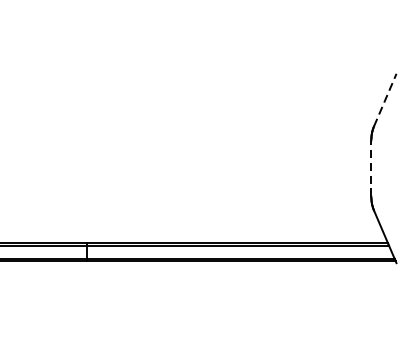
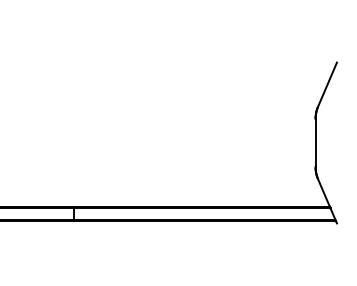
line: (385, 99) -> (327, 84), dashed -> solid
line: (371, 167) -> (315, 142), dashed -> solid

